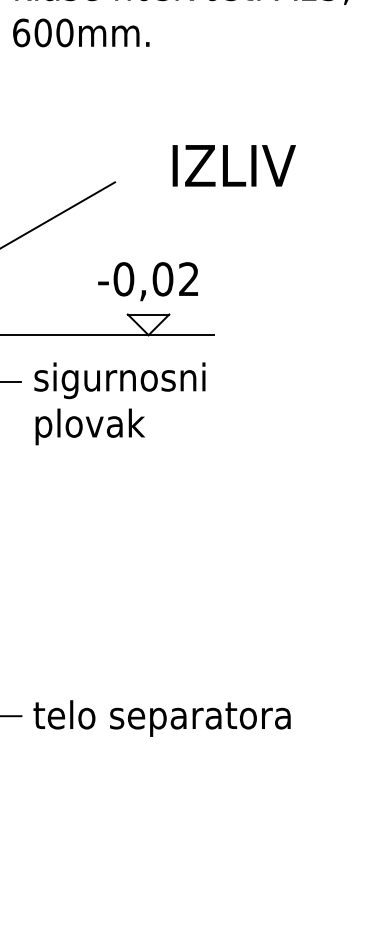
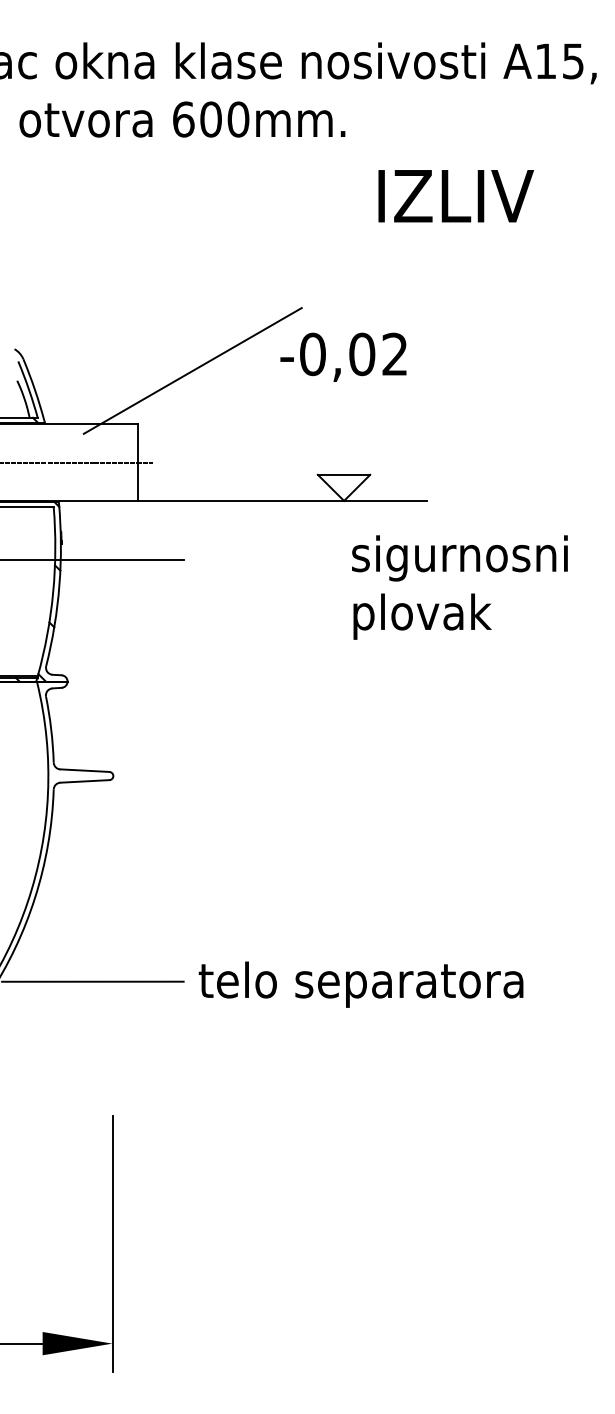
text: (233, 166) -> (455, 196), moved
text: (148, 280) -> (343, 356), moved
text: (119, 403) -> (459, 587), moved

